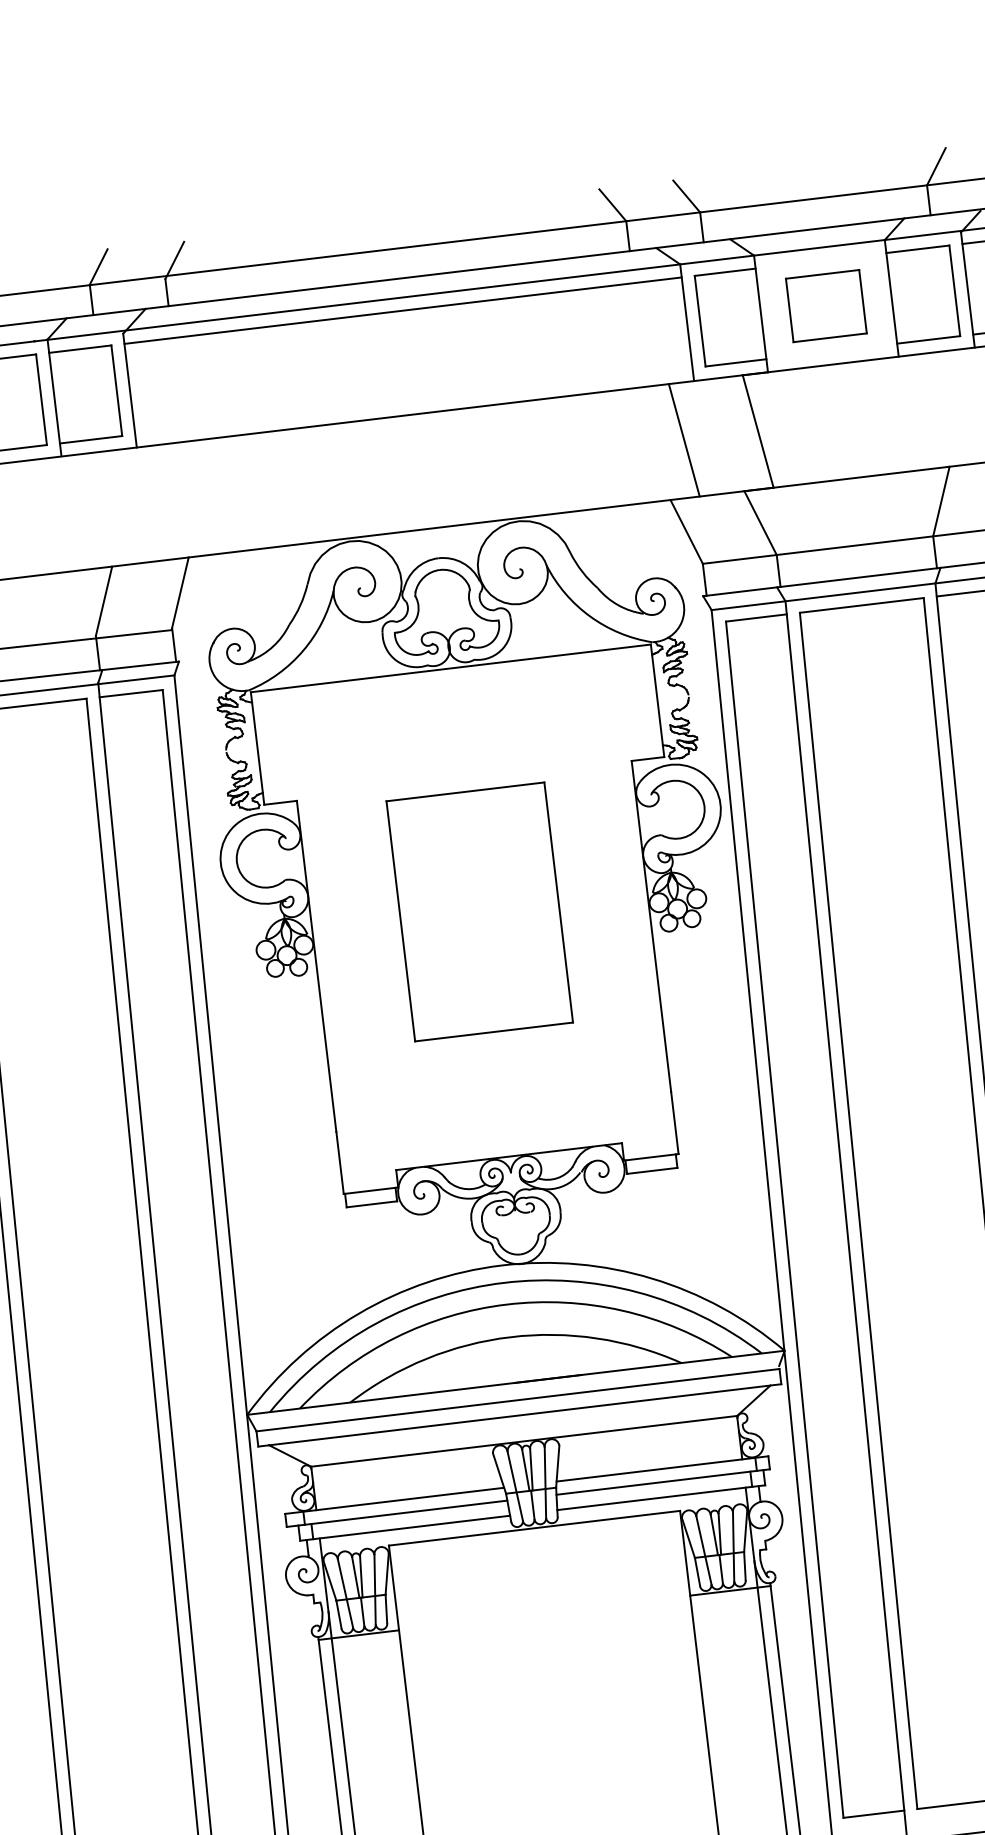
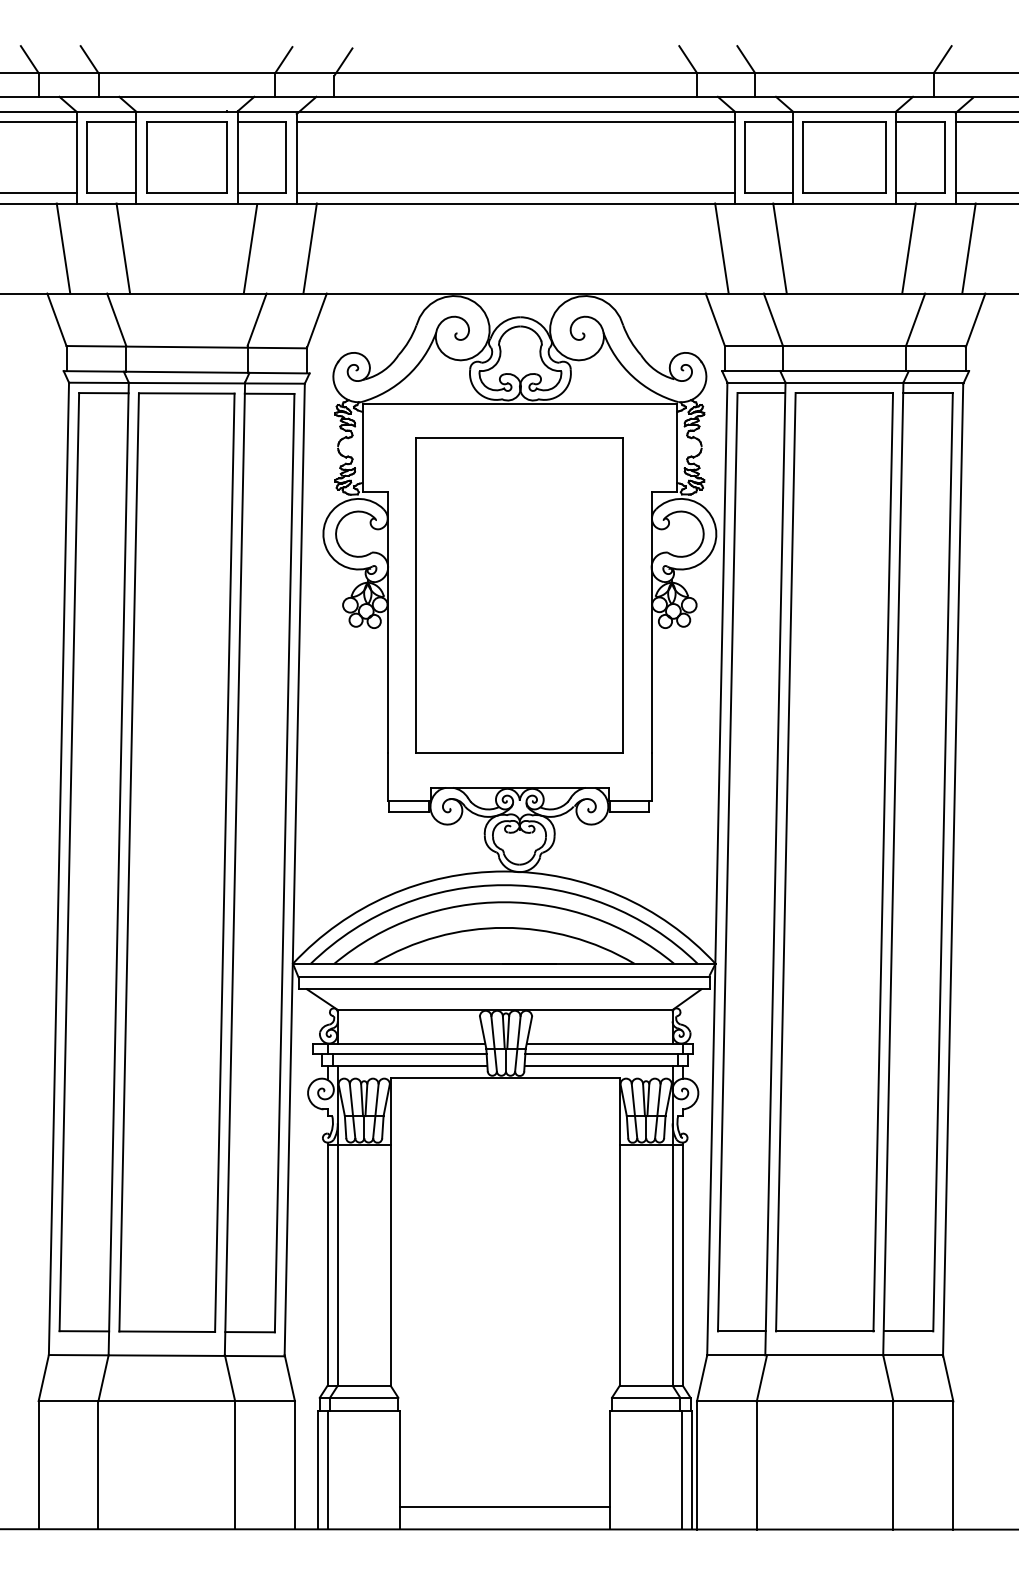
part: (826, 305) -> (844, 157), size x1.43
line: (413, 401) -> (515, 193), added
line: (921, 411) -> (908, 248), added
line: (159, 502) -> (309, 248), added
line: (84, 511) -> (250, 248), added
part: (479, 912) -> (519, 595), size x1.67

